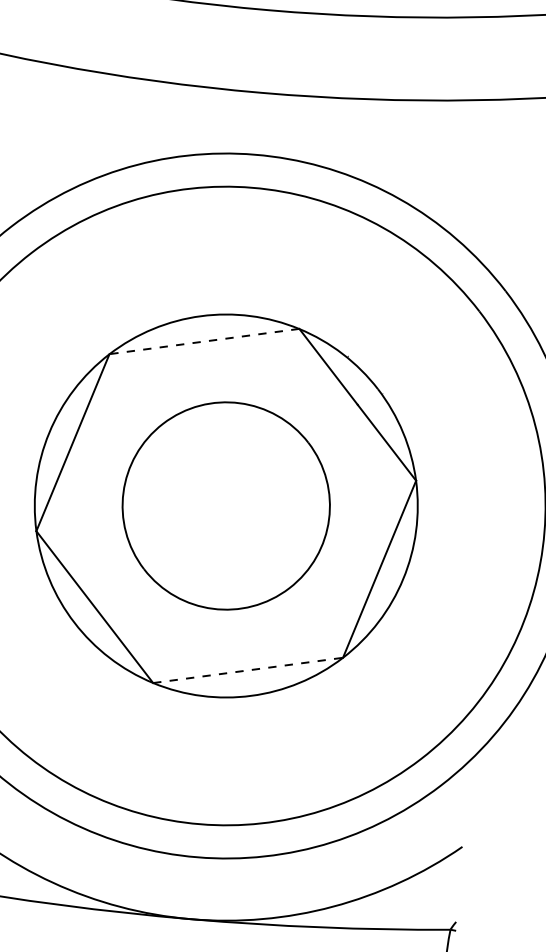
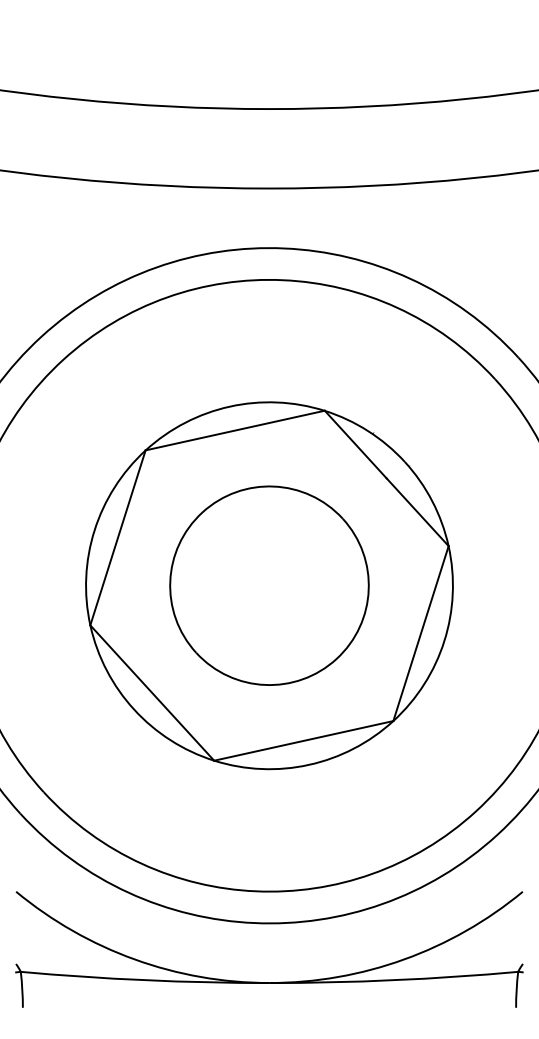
line: (204, 341) -> (235, 430), dashed -> solid
line: (247, 669) -> (303, 740), dashed -> solid

